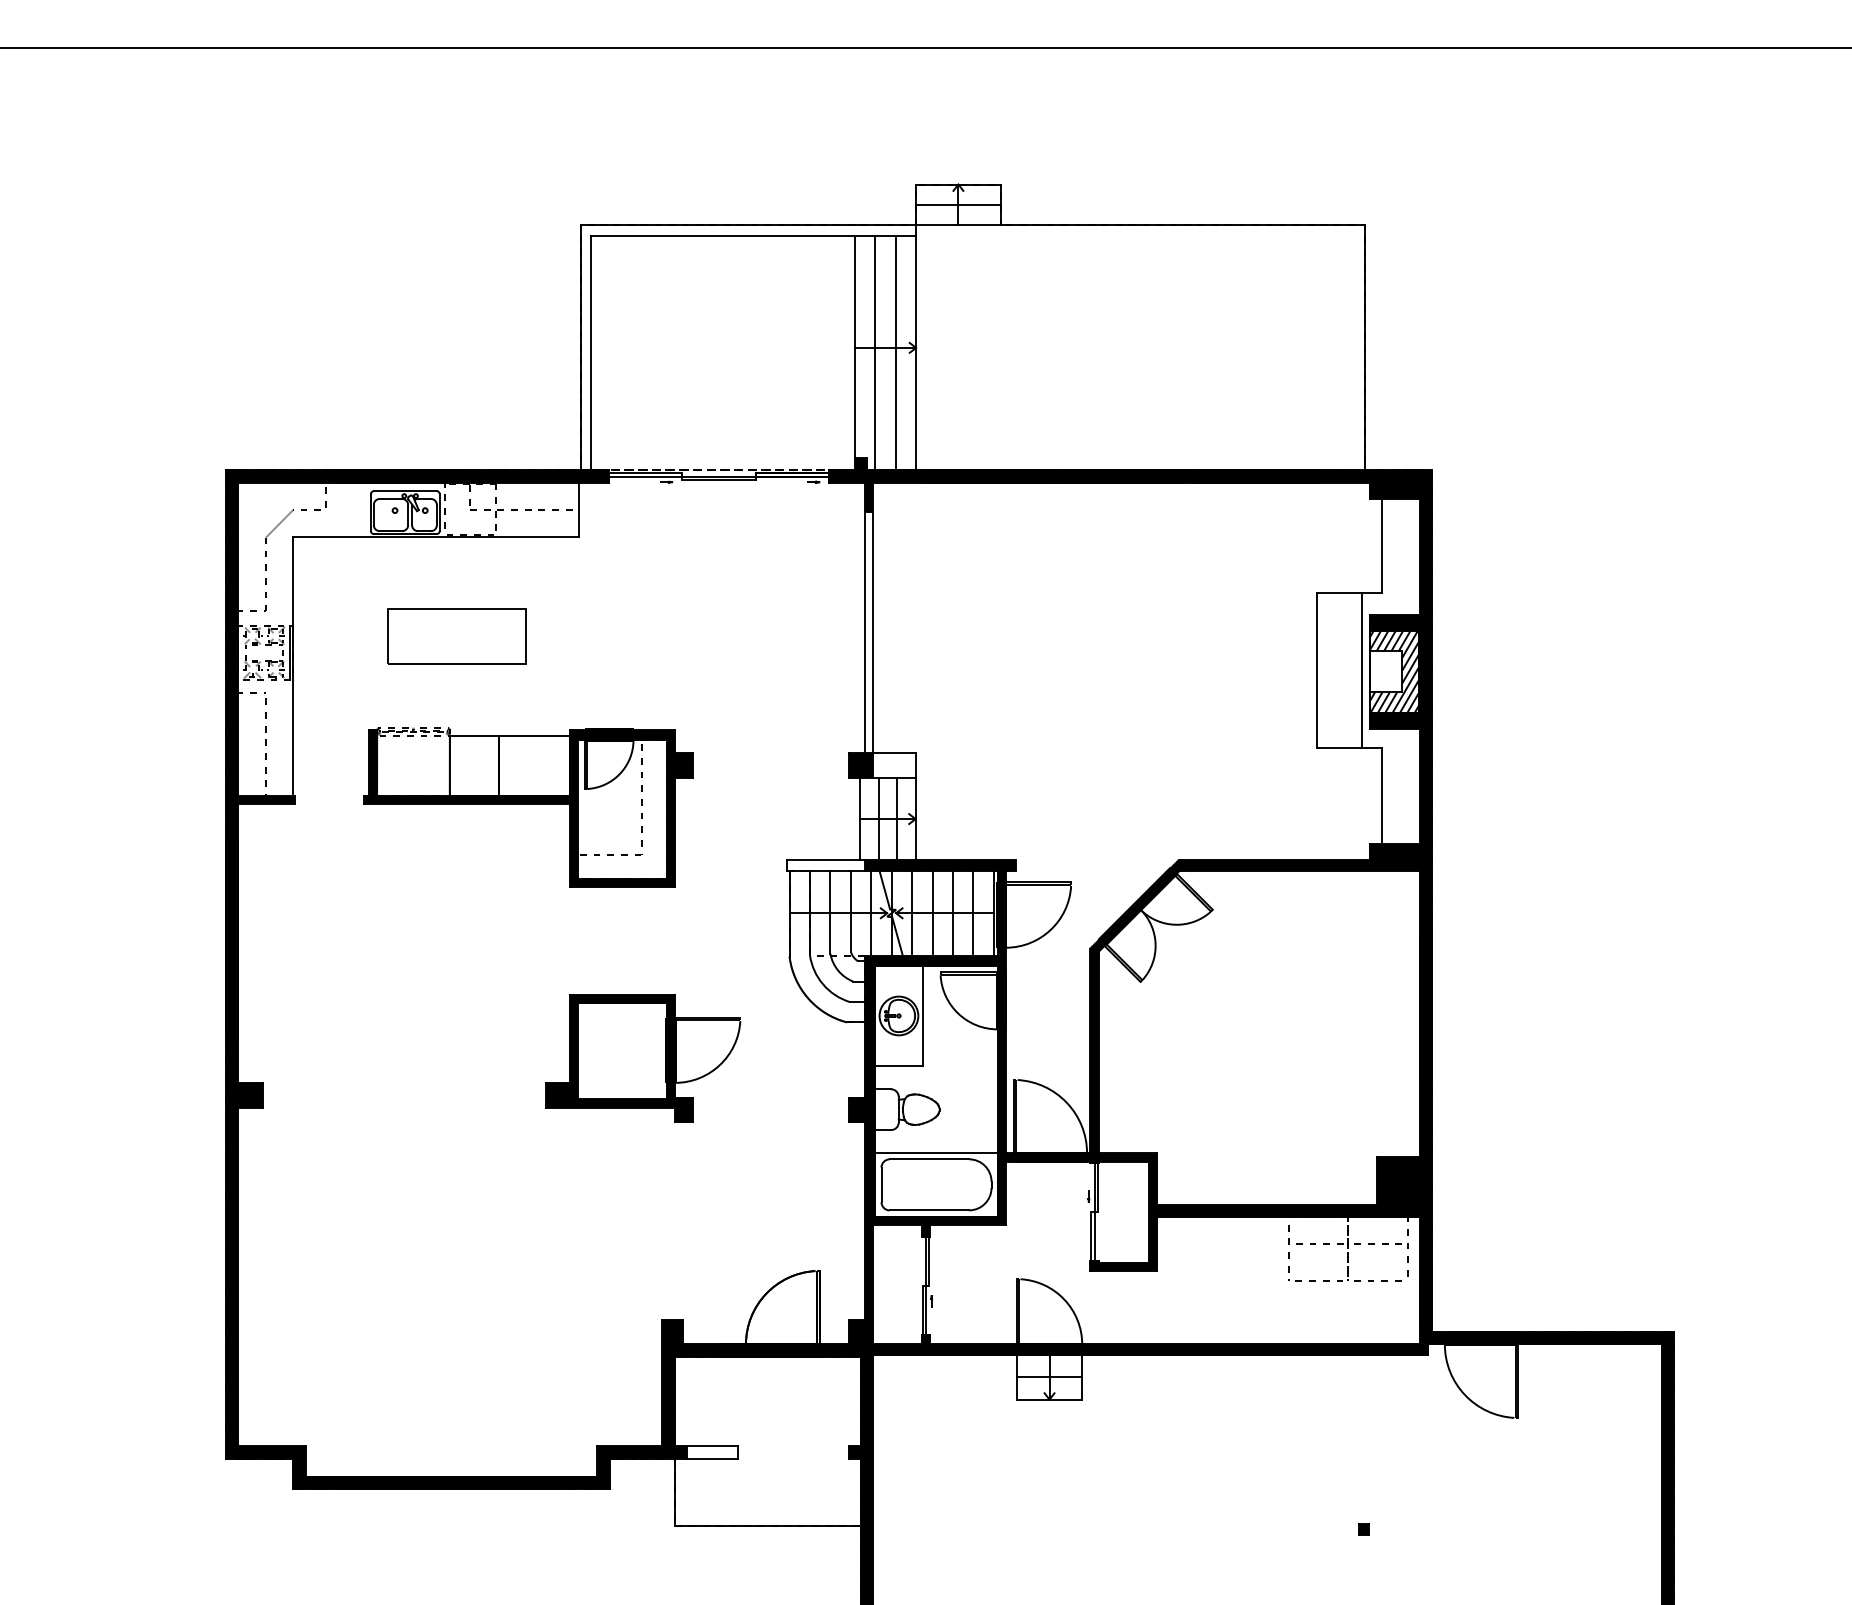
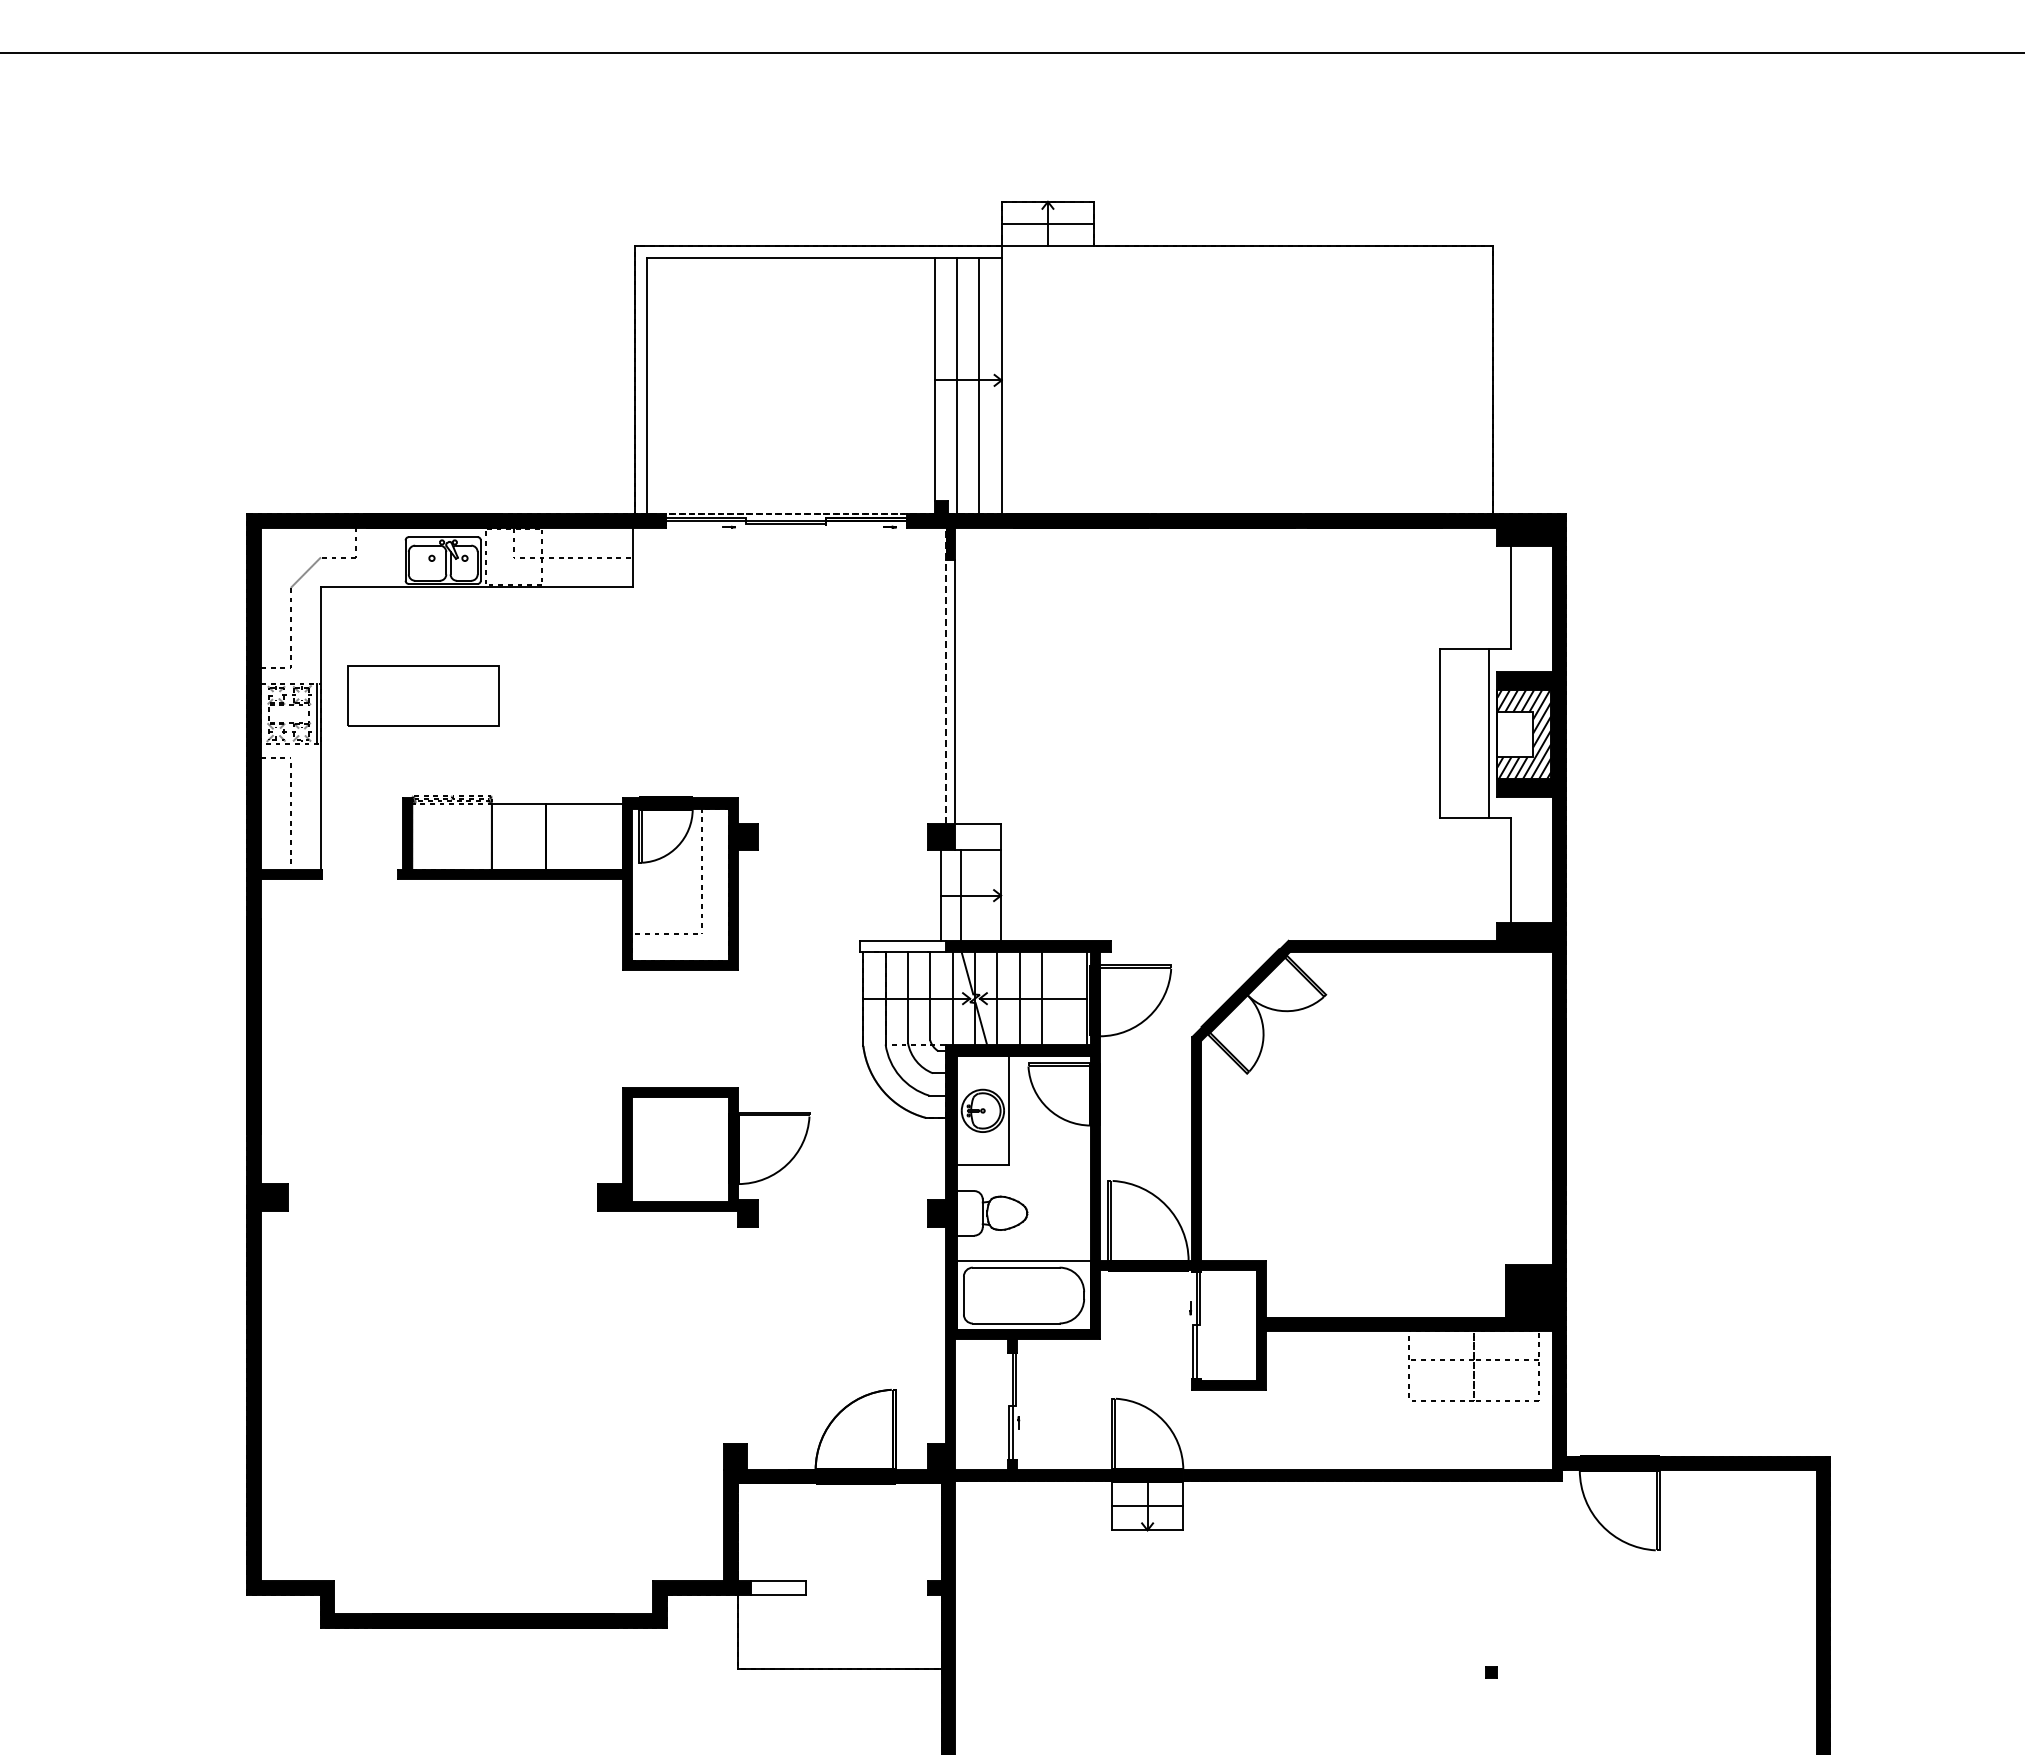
line: (865, 617) -> (946, 675), solid -> dashed
part: (456, 636) -> (423, 695), moved
line: (897, 818) -> (981, 895), removed
line: (973, 913) -> (1064, 998), removed

